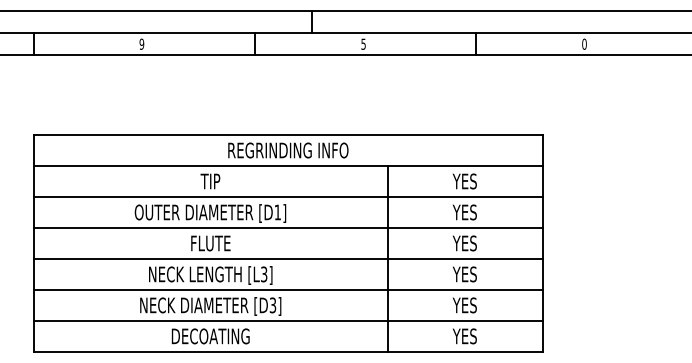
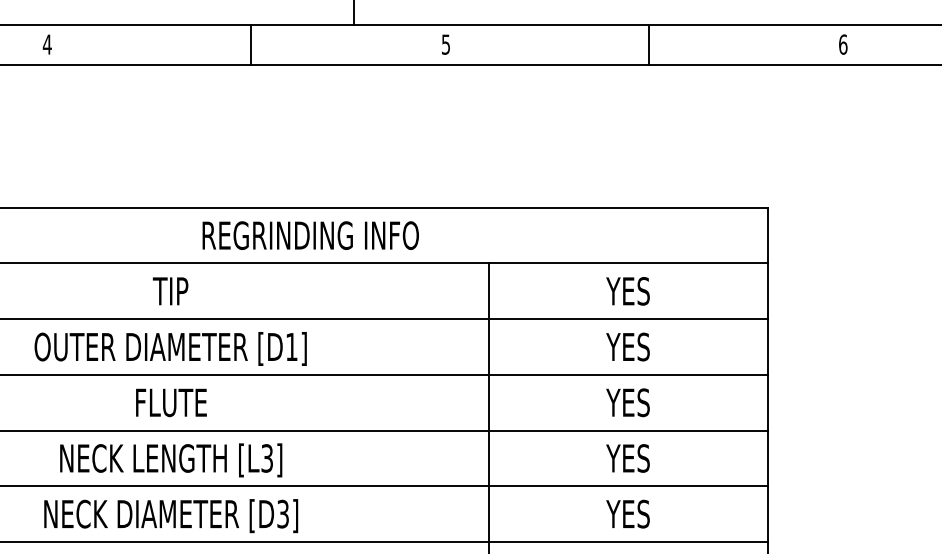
text: (141, 43) -> (46, 43), 9 -> 4
text: (584, 43) -> (843, 43), 0 -> 6

